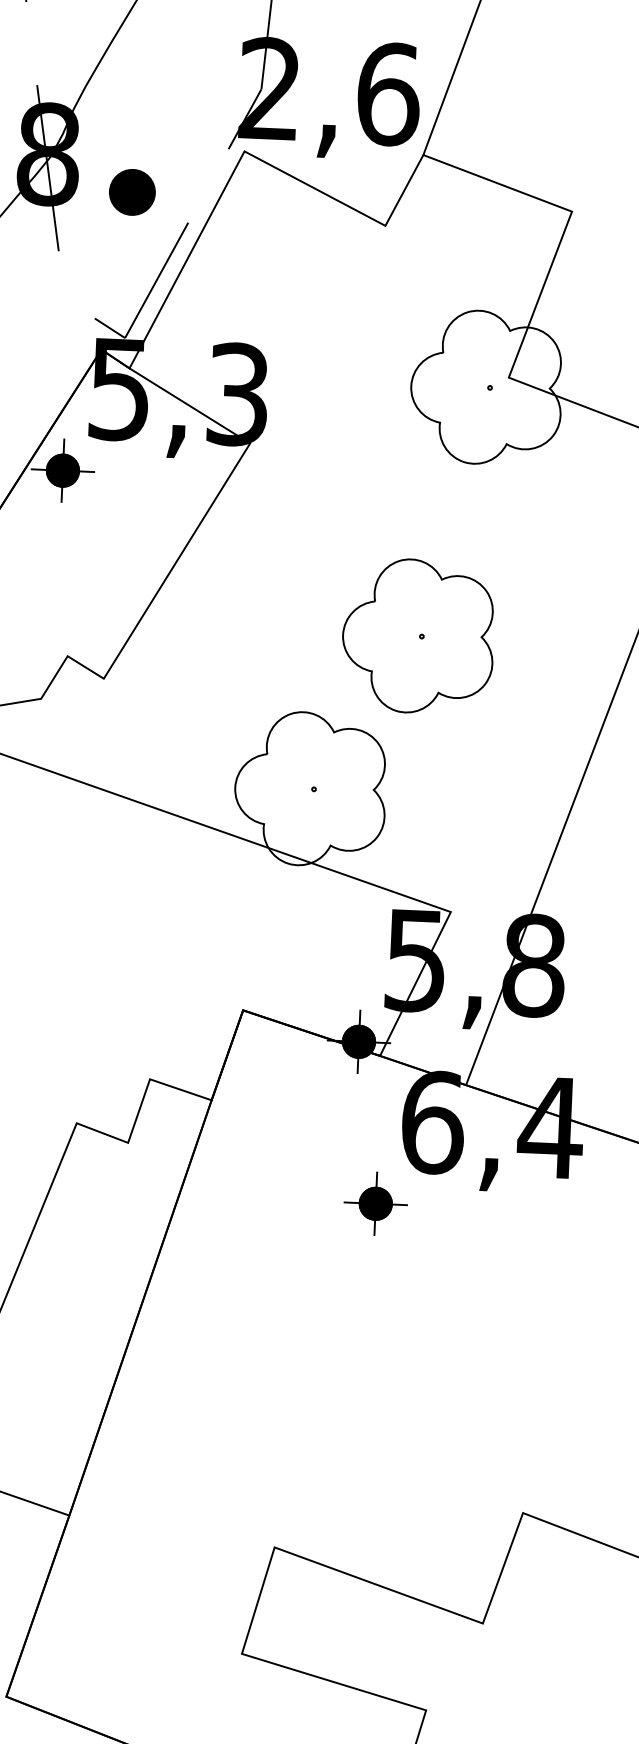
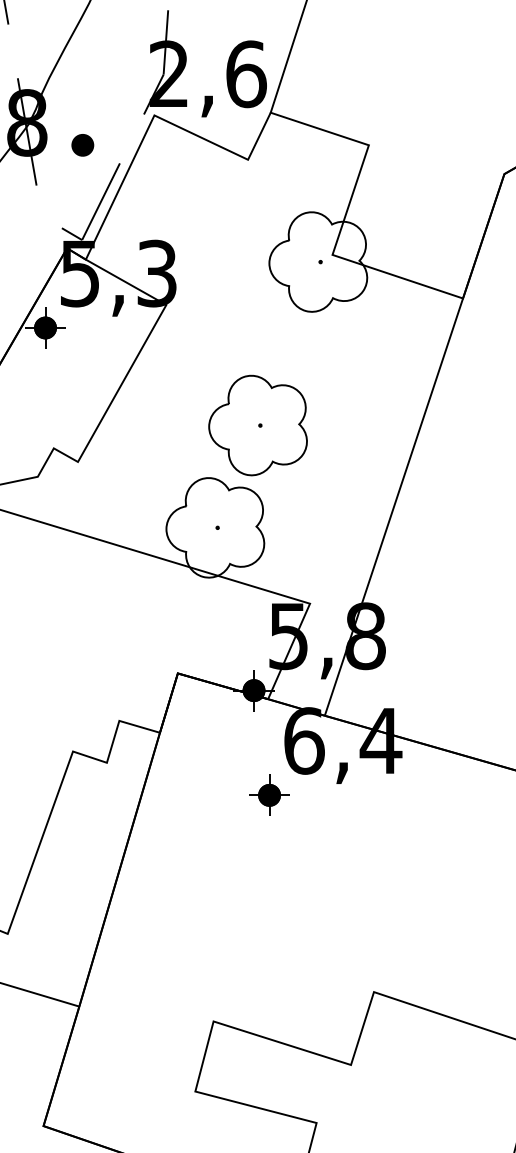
part: (131, 192) -> (82, 145), size x0.71
part: (417, 636) -> (257, 425), moved

